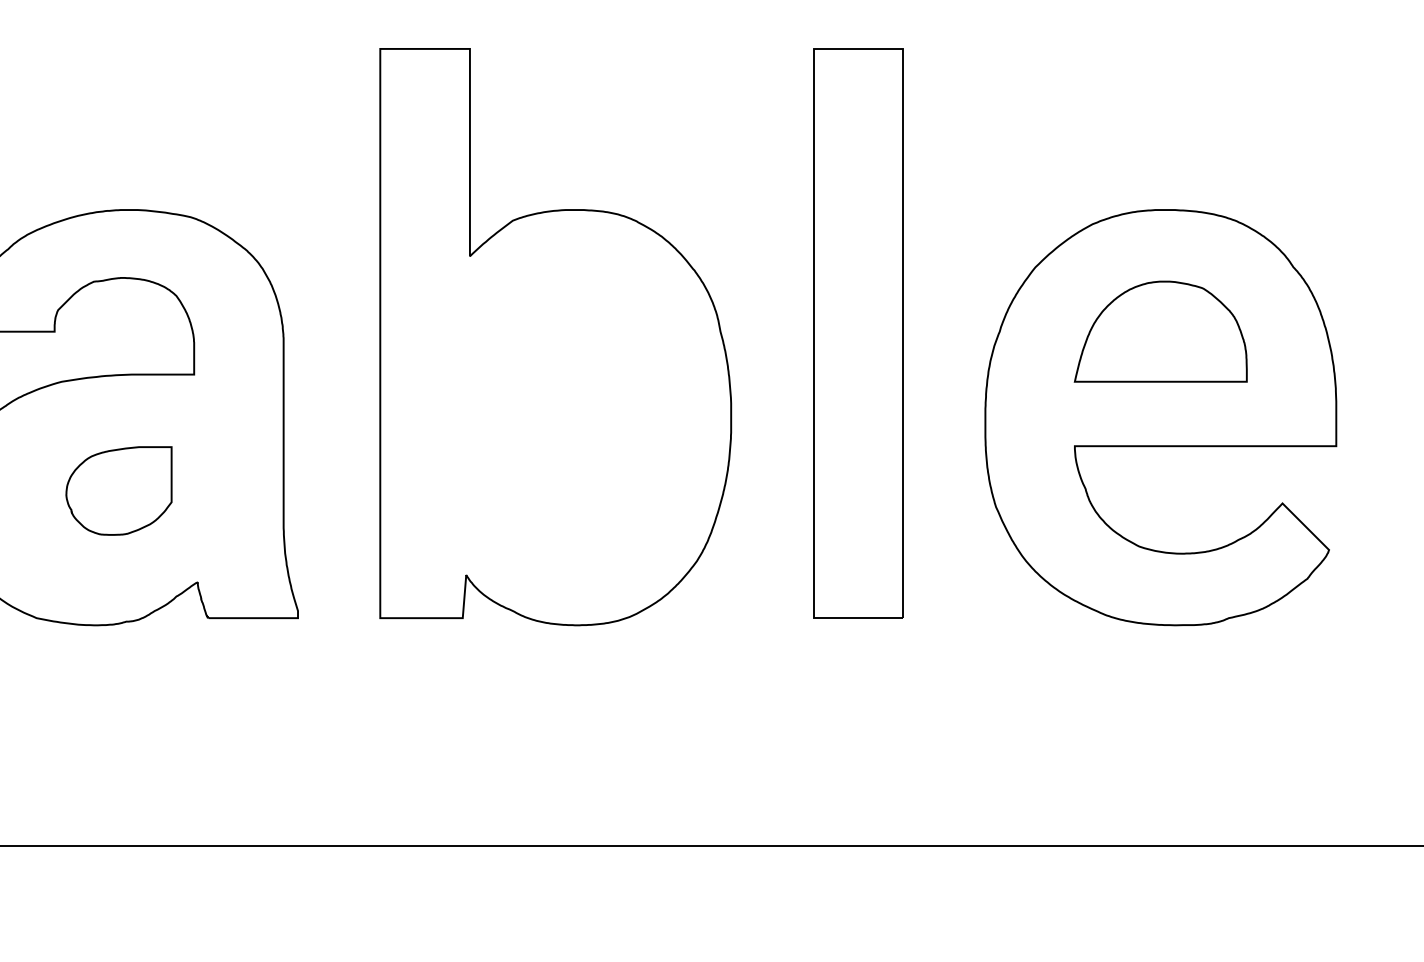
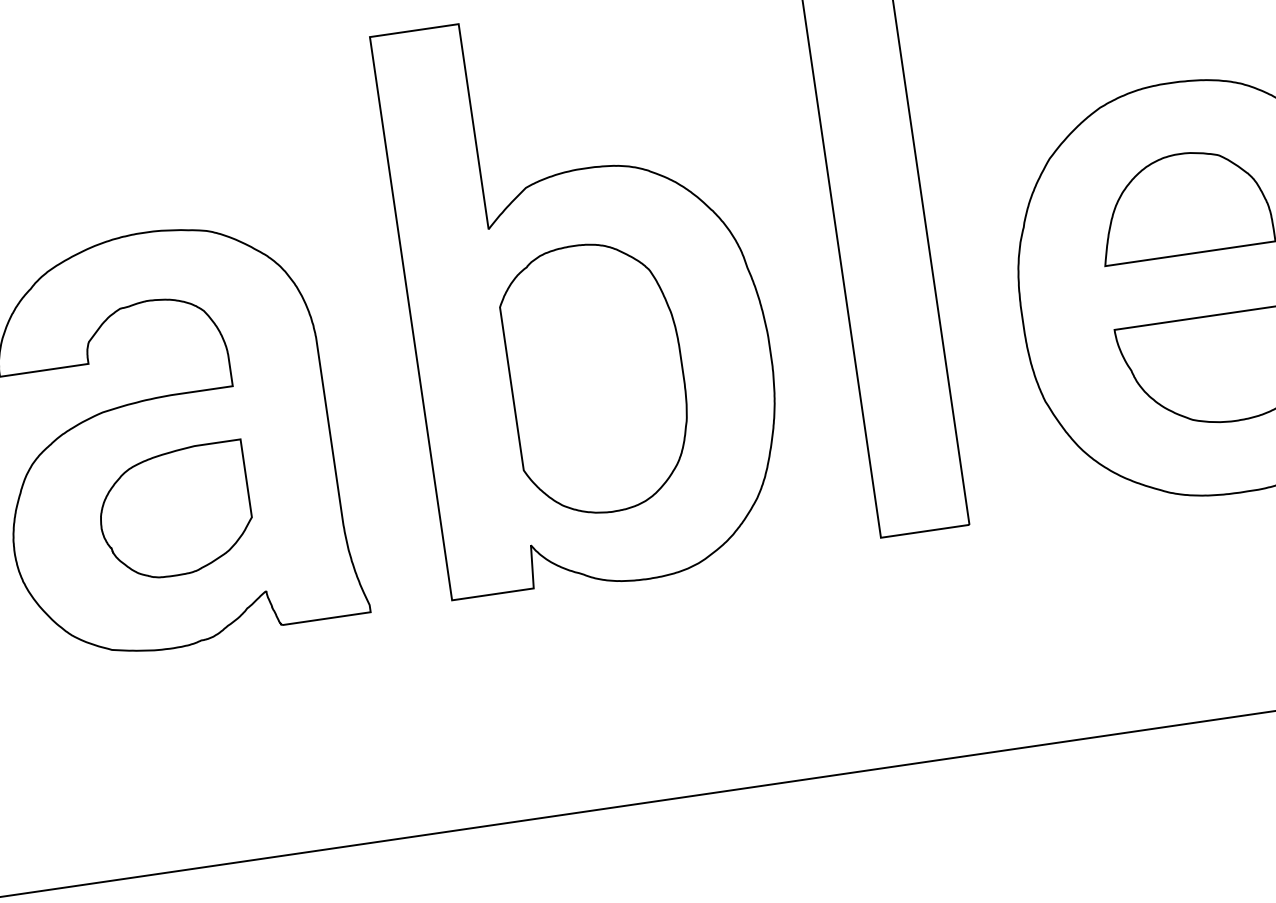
part: (555, 419) -> (596, 378), added
part: (118, 490) -> (174, 511), size x1.43

